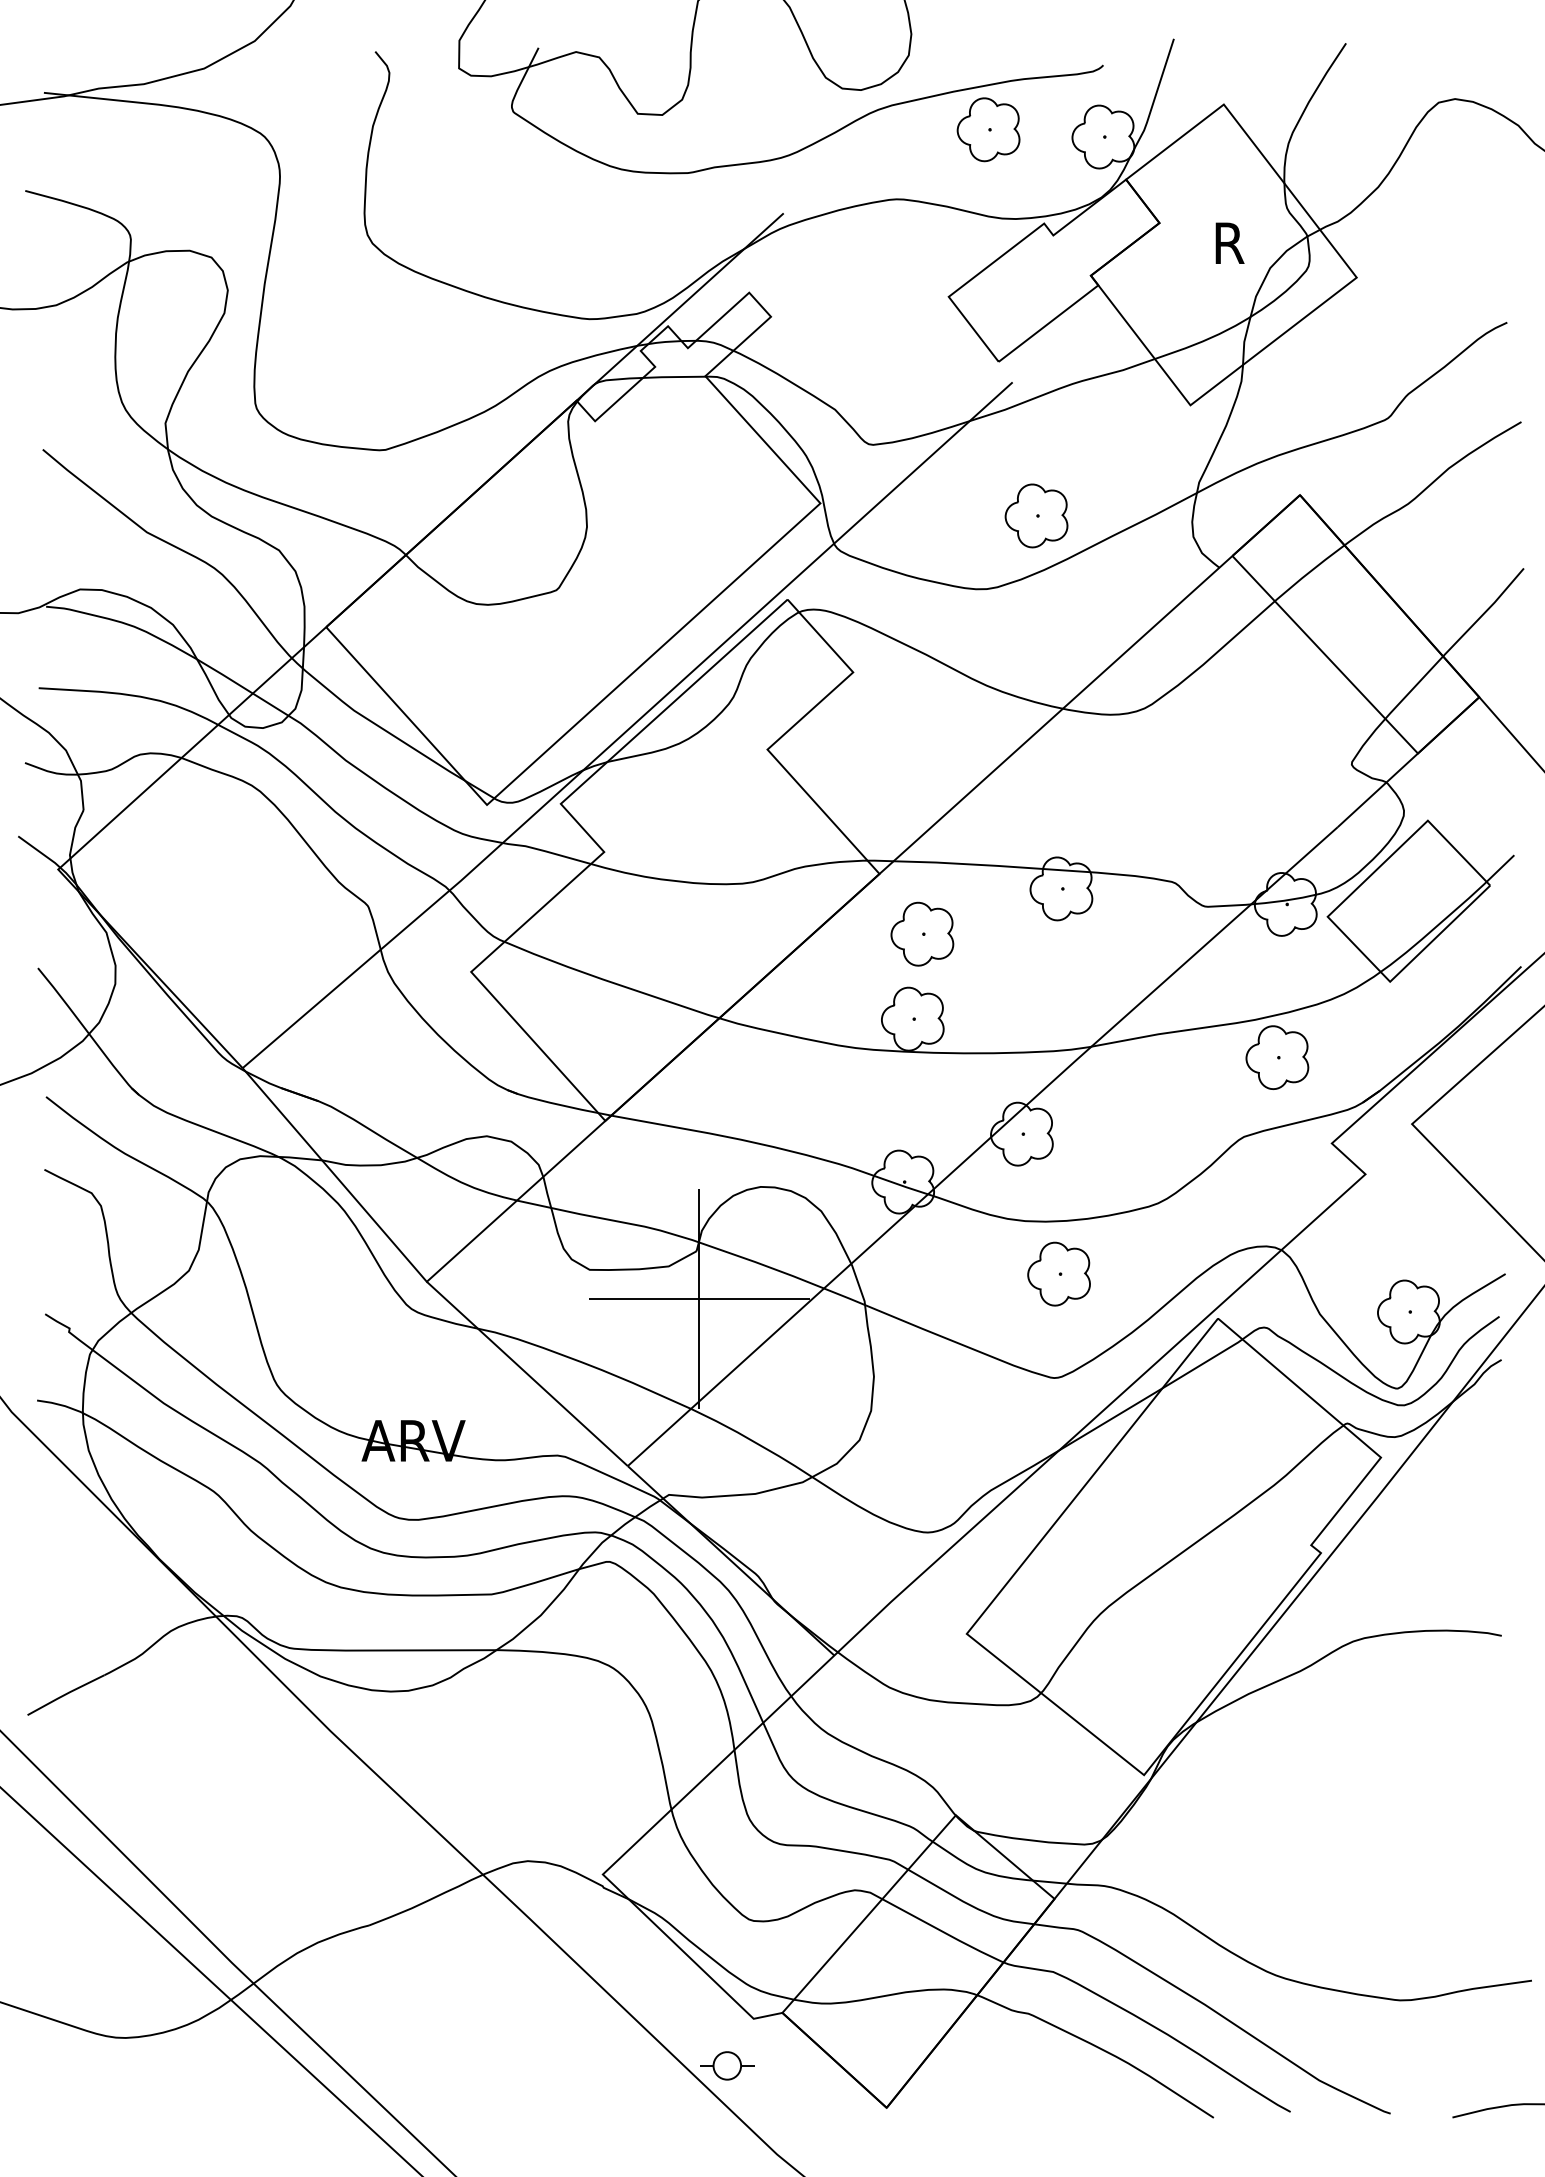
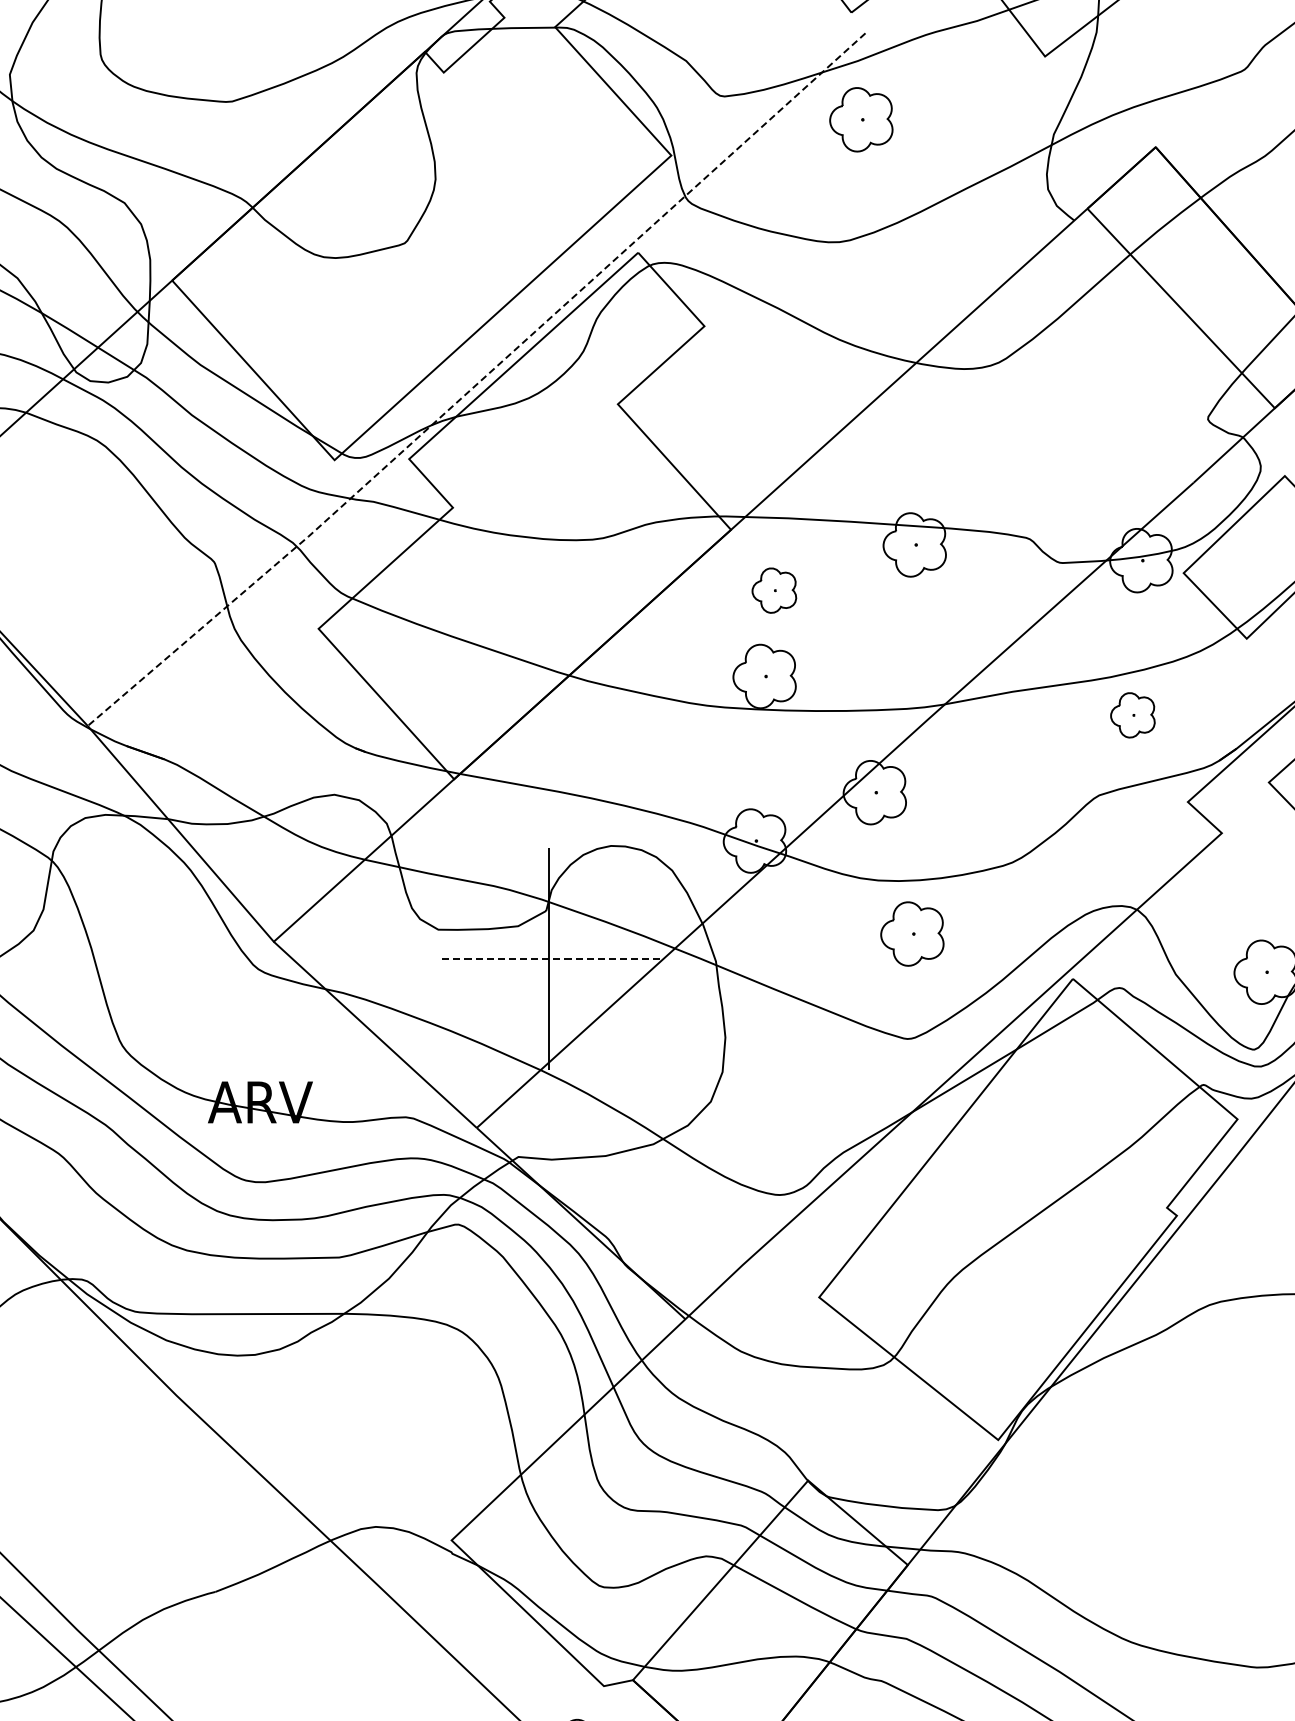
part: (1036, 515) -> (861, 119), moved
line: (629, 728) -> (478, 382), solid -> dashed
part: (922, 933) -> (774, 589), size x0.7
part: (1277, 1057) -> (1132, 715), size x0.7
line: (698, 1298) -> (548, 958), solid -> dashed

